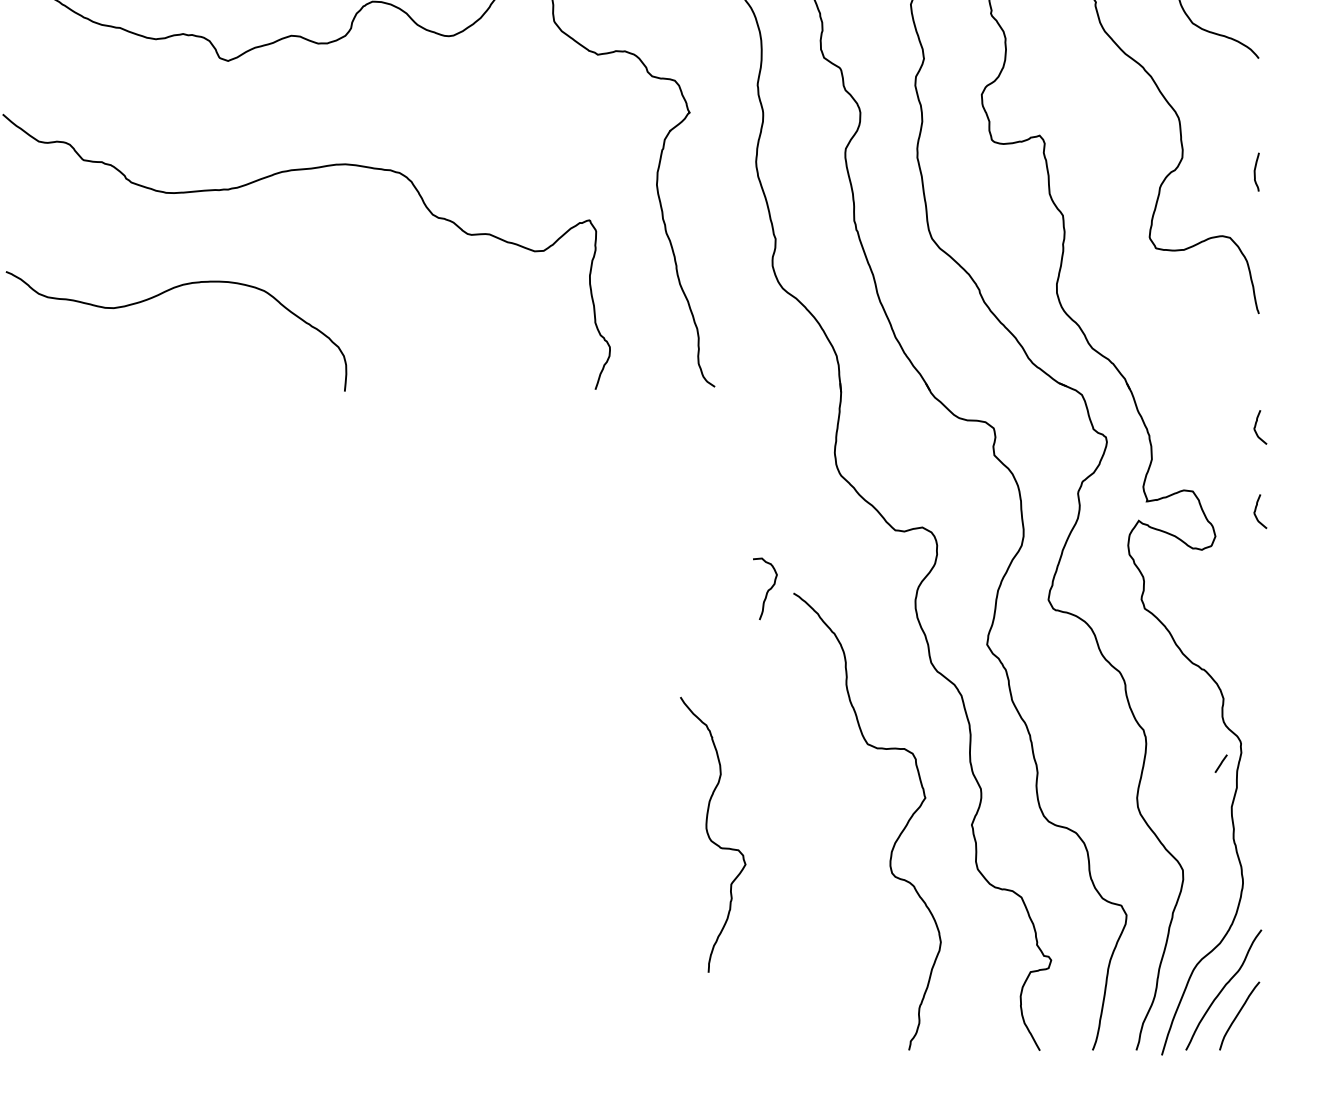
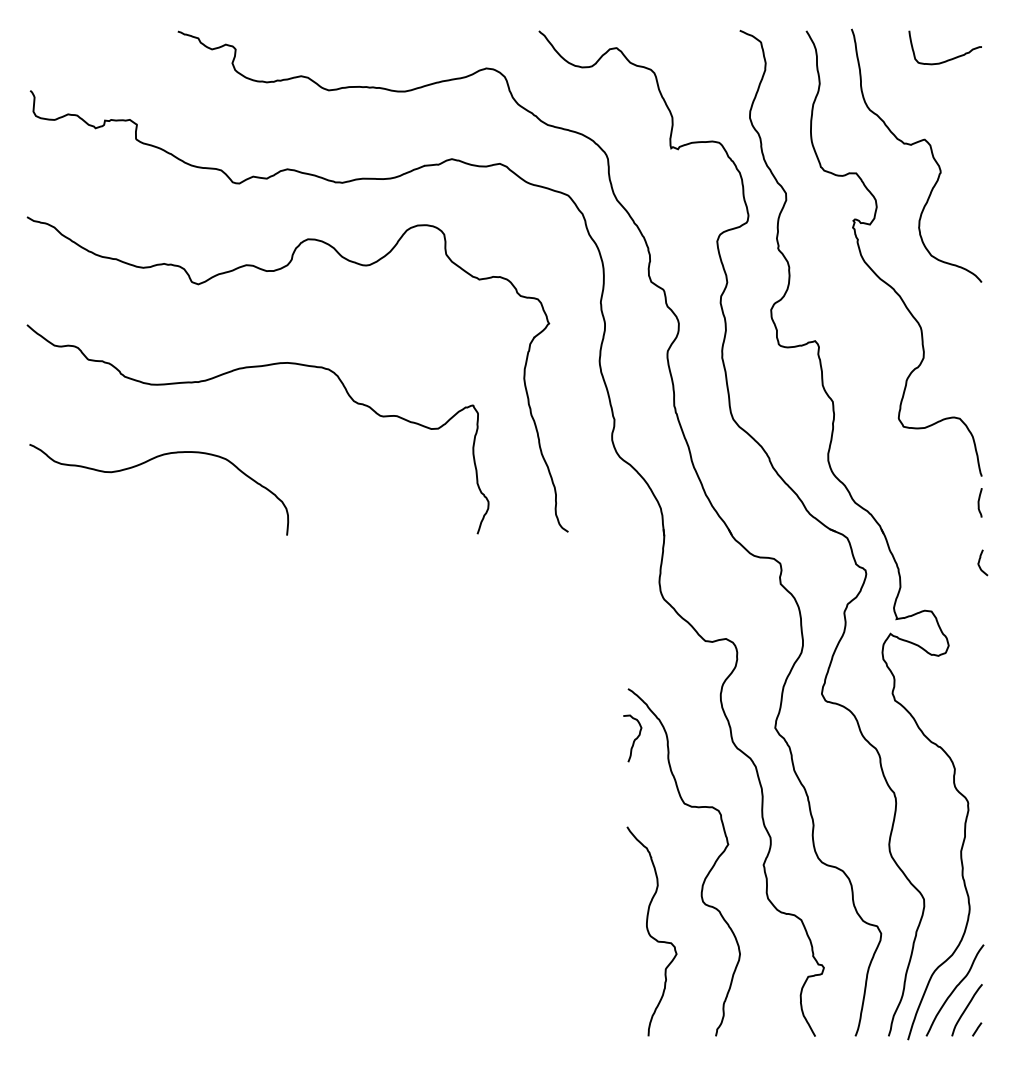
curve: (1255, 171) -> (979, 502), moved
curve: (1257, 508) -> (980, 624), removed
curve: (767, 590) -> (634, 739), moved
line: (1221, 763) -> (977, 1029), moved
curve: (709, 834) -> (649, 931), moved

